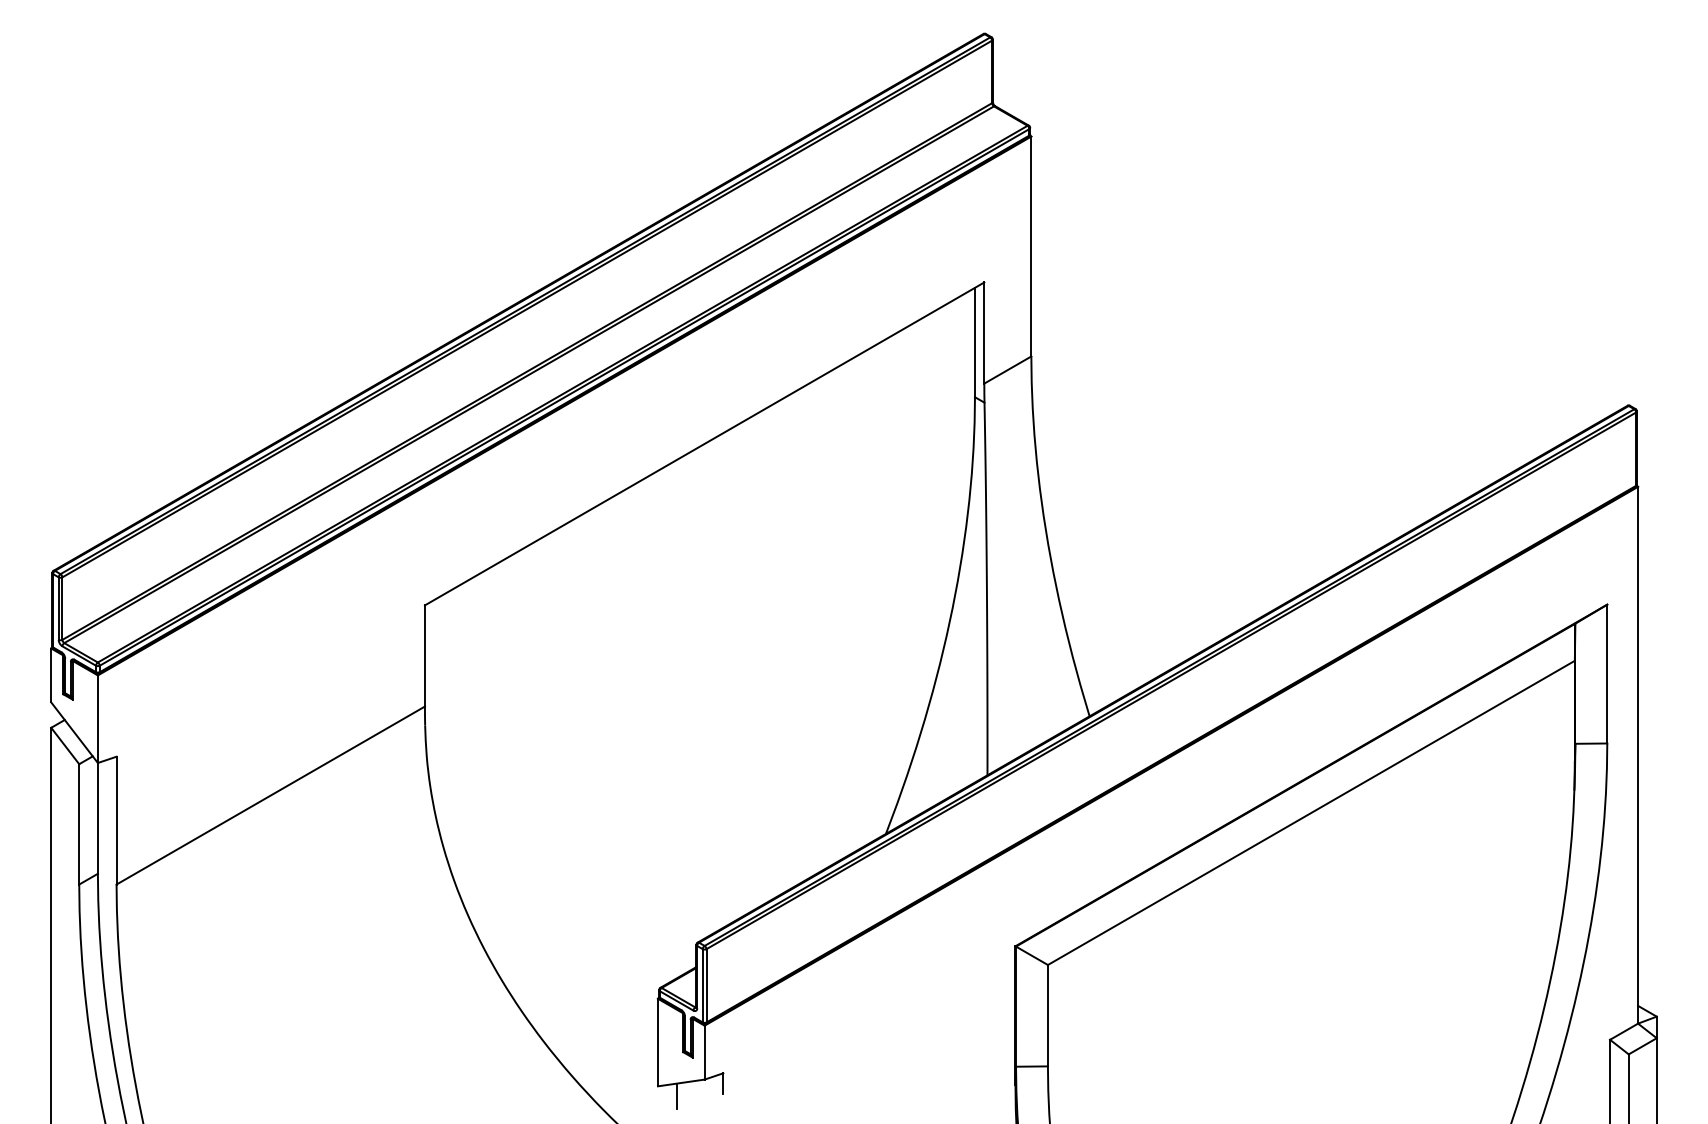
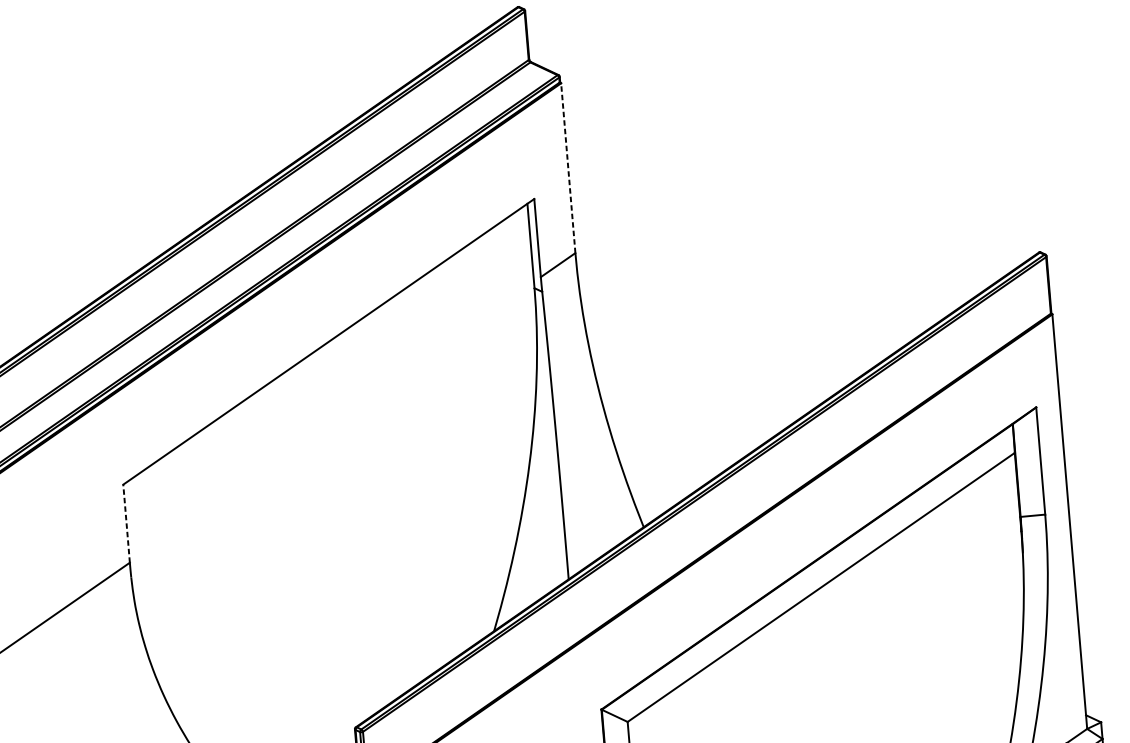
line: (1031, 246) -> (568, 168), solid -> dashed
line: (424, 655) -> (126, 523), solid -> dashed

